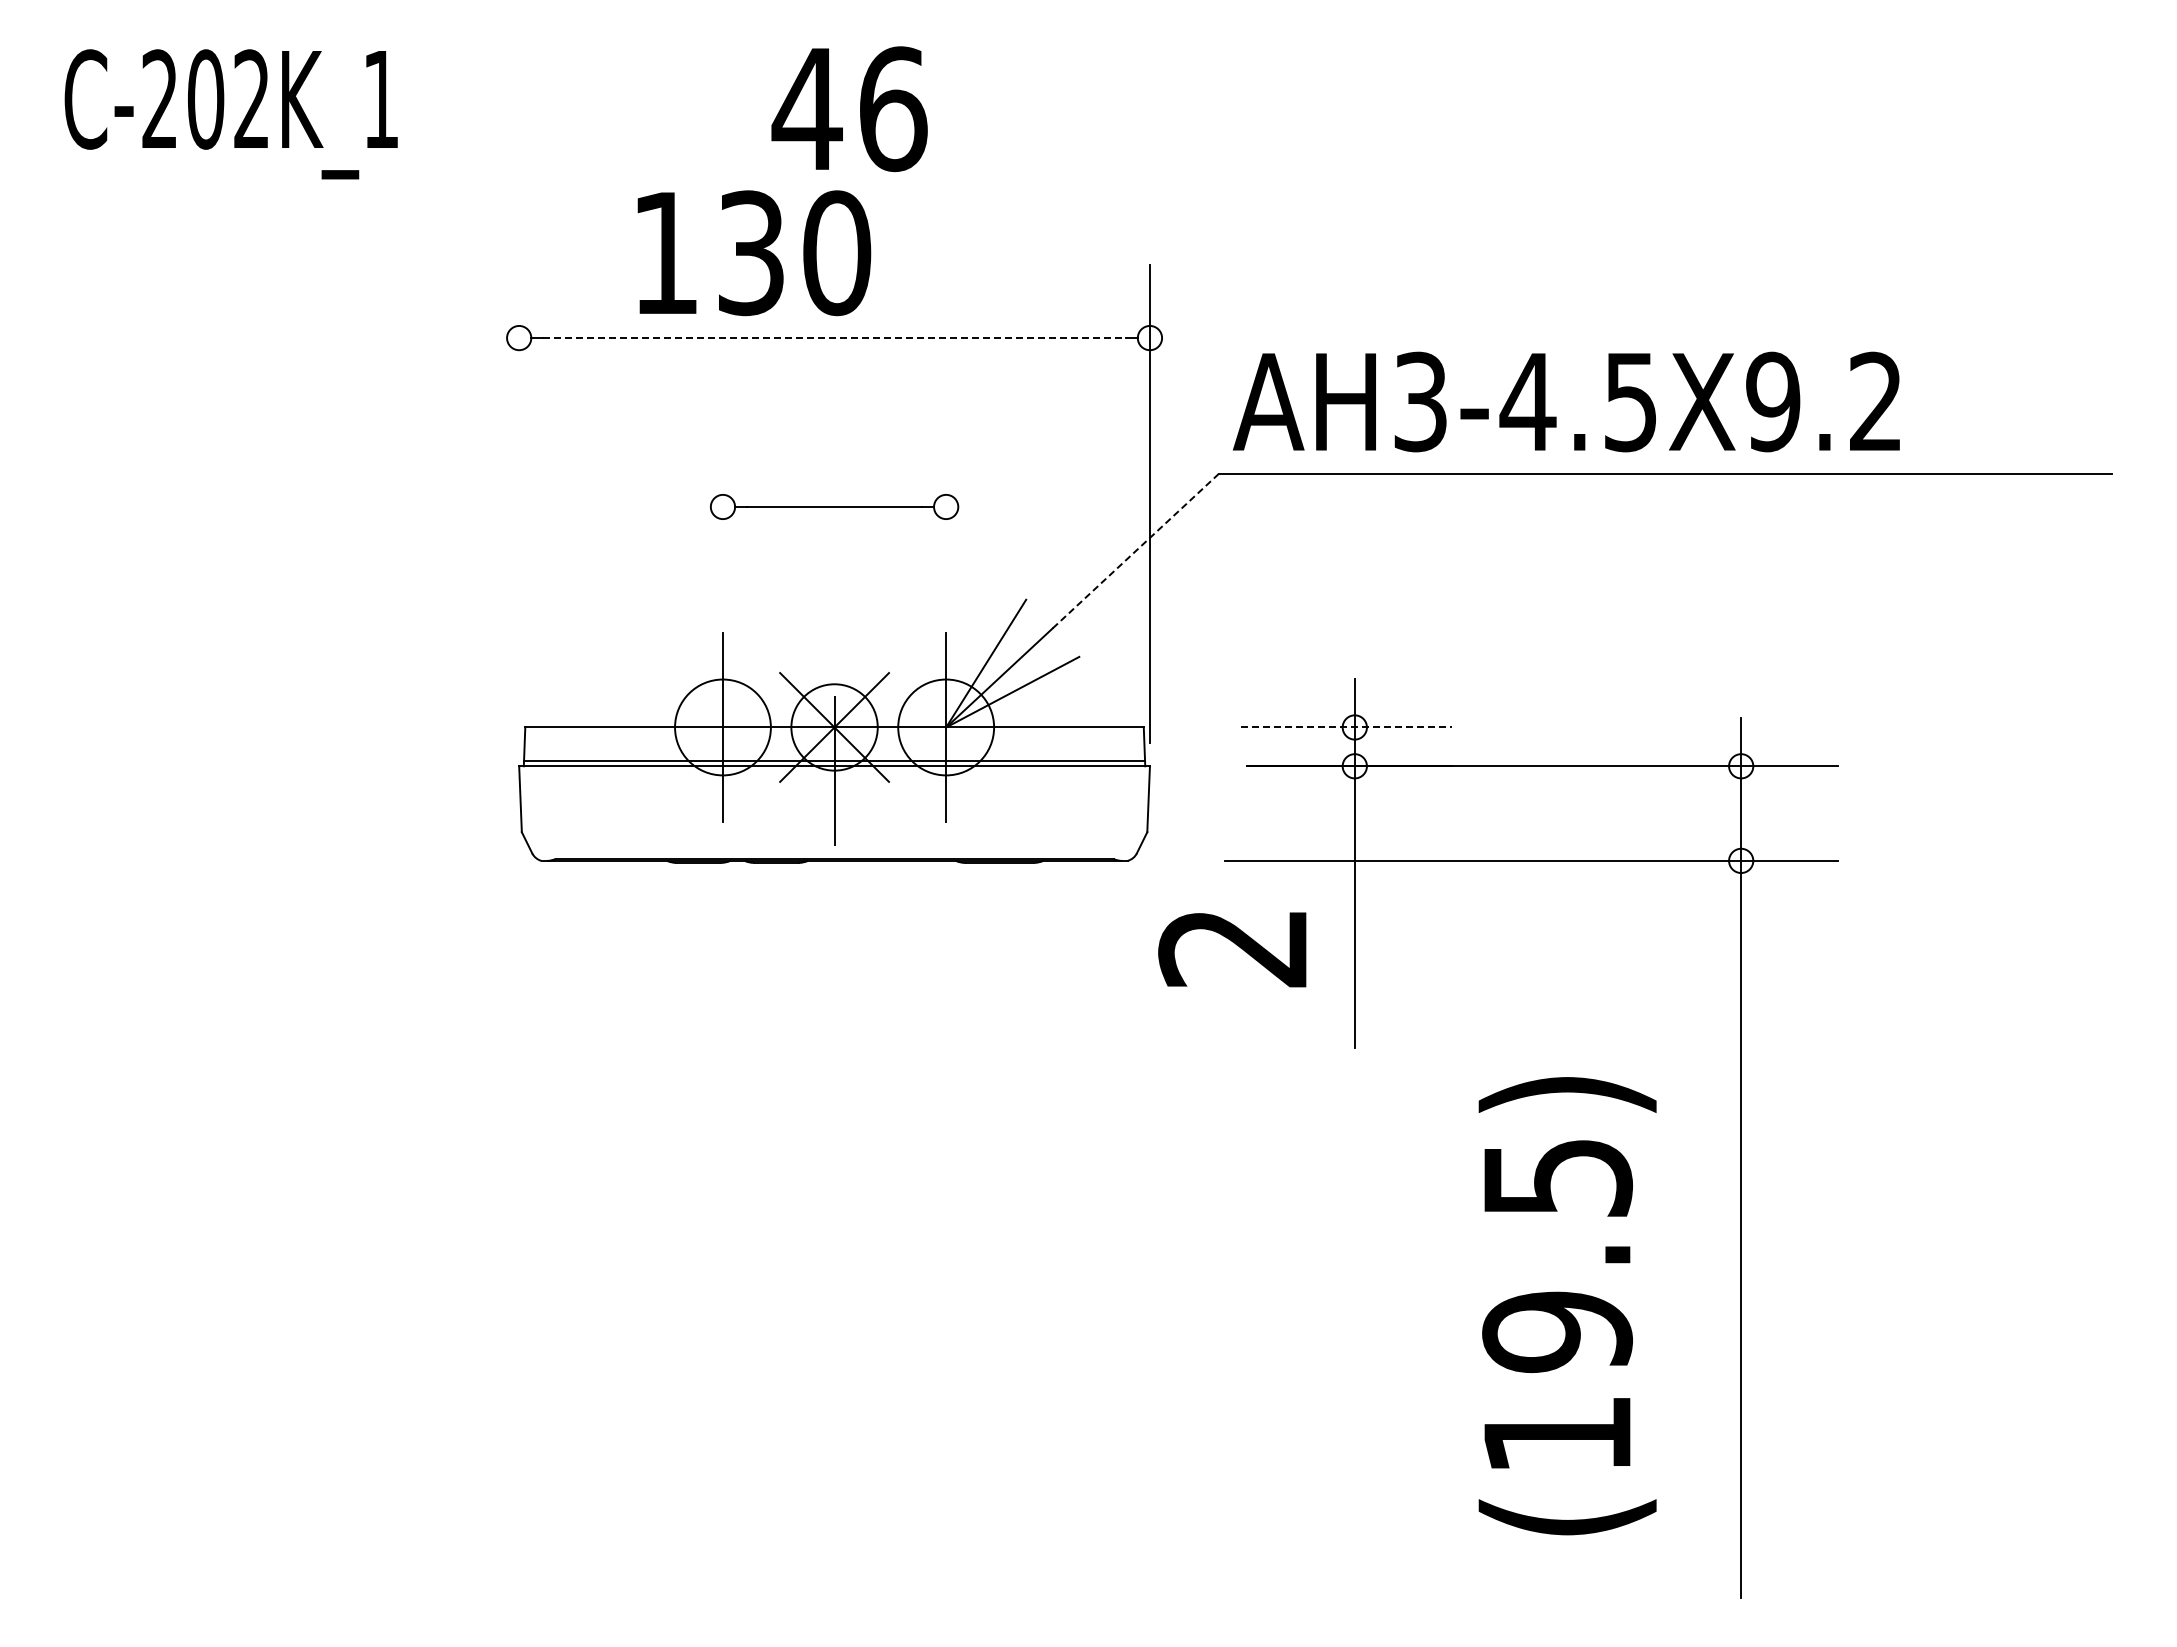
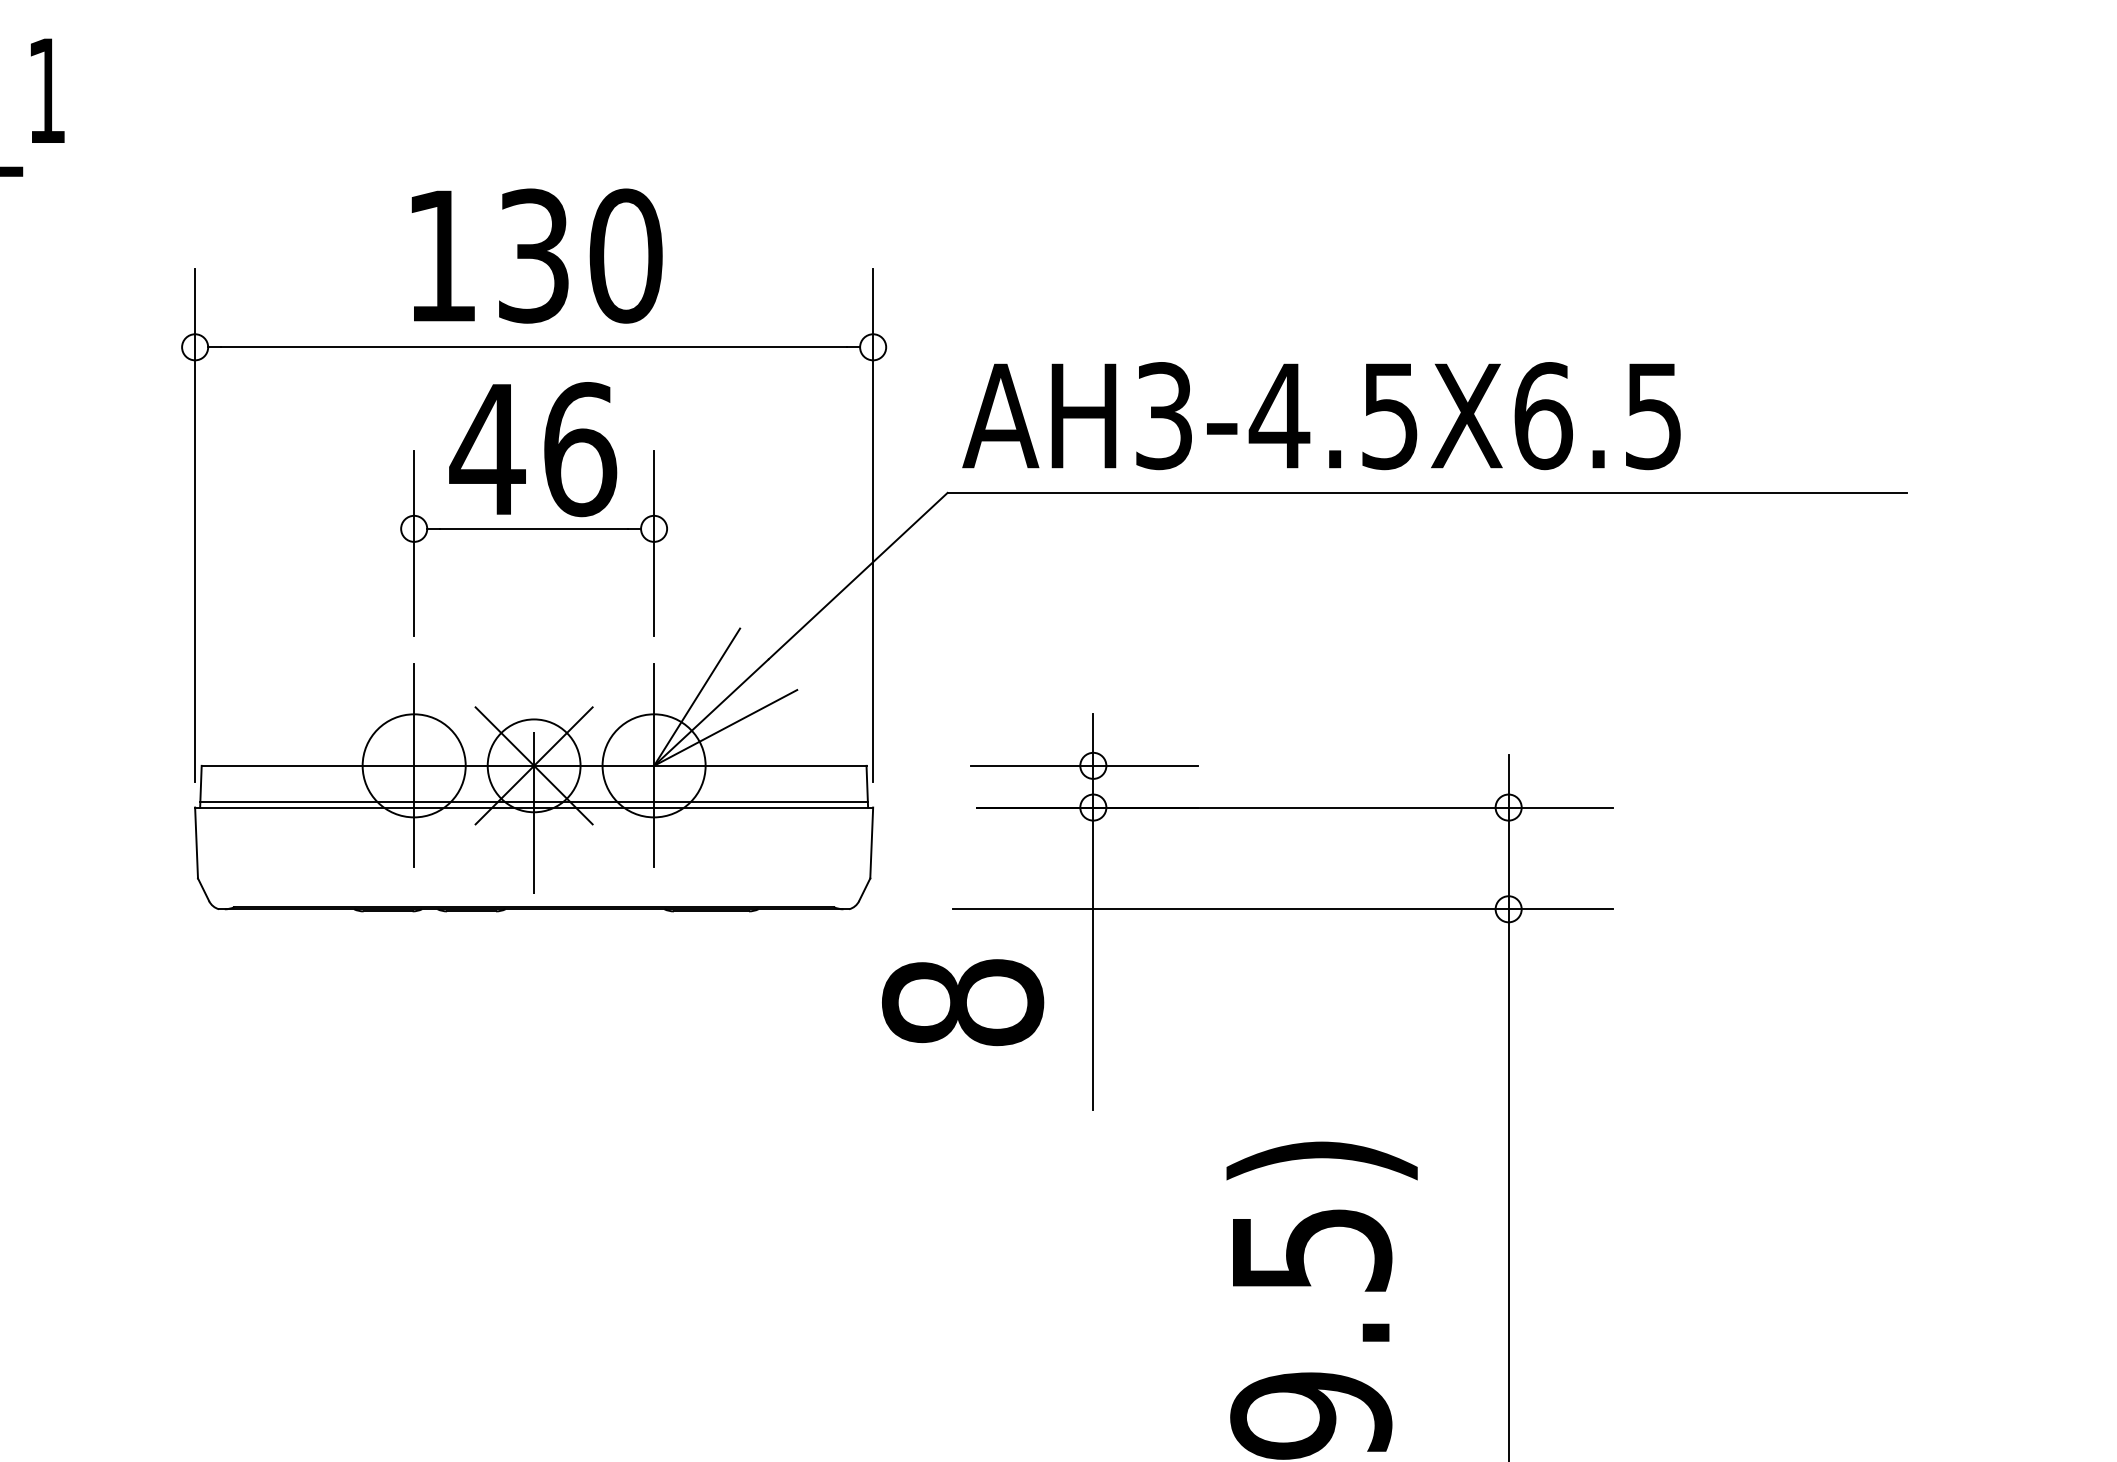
text: (849, 109) -> (532, 449), moved
text: (754, 253) -> (537, 256), moved
line: (835, 338) -> (535, 347), dashed -> solid
text: (1823, 401) -> (1597, 415), AH3-4.5X9.2 -> AH3-4.5X6.5
line: (519, 503) -> (195, 525), added
line: (722, 520) -> (413, 543), added
line: (946, 520) -> (654, 543), added
line: (1135, 550) -> (857, 575), dashed -> solid
line: (1346, 727) -> (1084, 765), dashed -> solid
text: (1233, 947) -> (962, 1002), 2 -> 8

